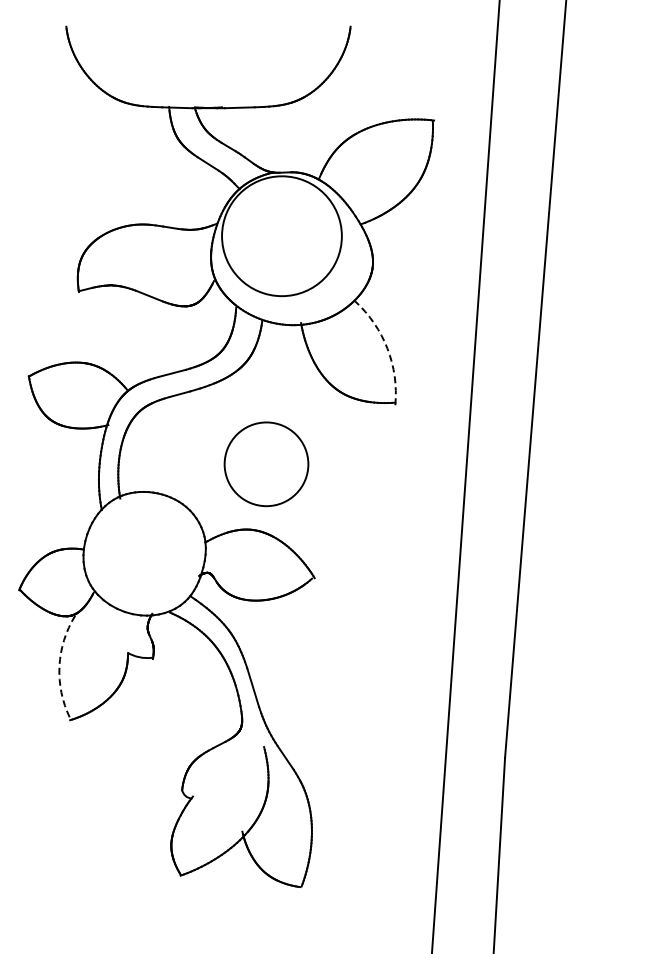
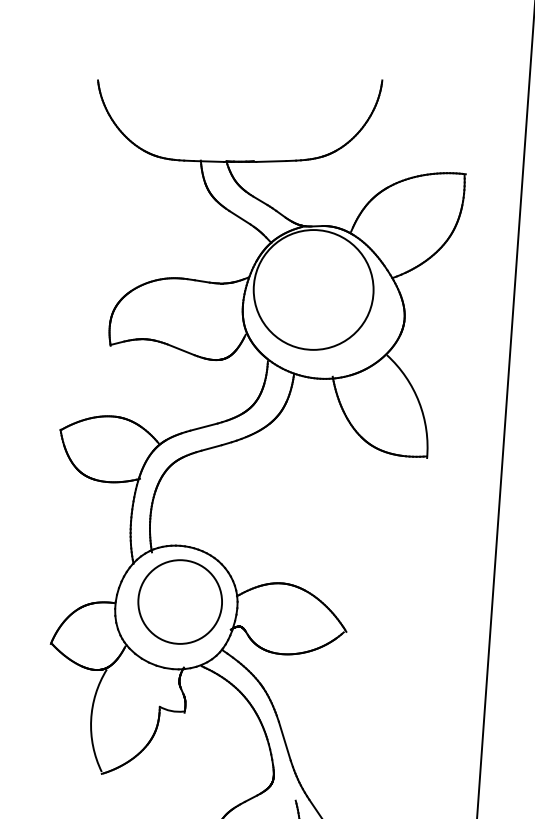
arc: (387, 348) -> (419, 402), dashed -> solid
circle: (266, 464) -> (180, 602), moved
arc: (59, 666) -> (91, 720), dashed -> solid

